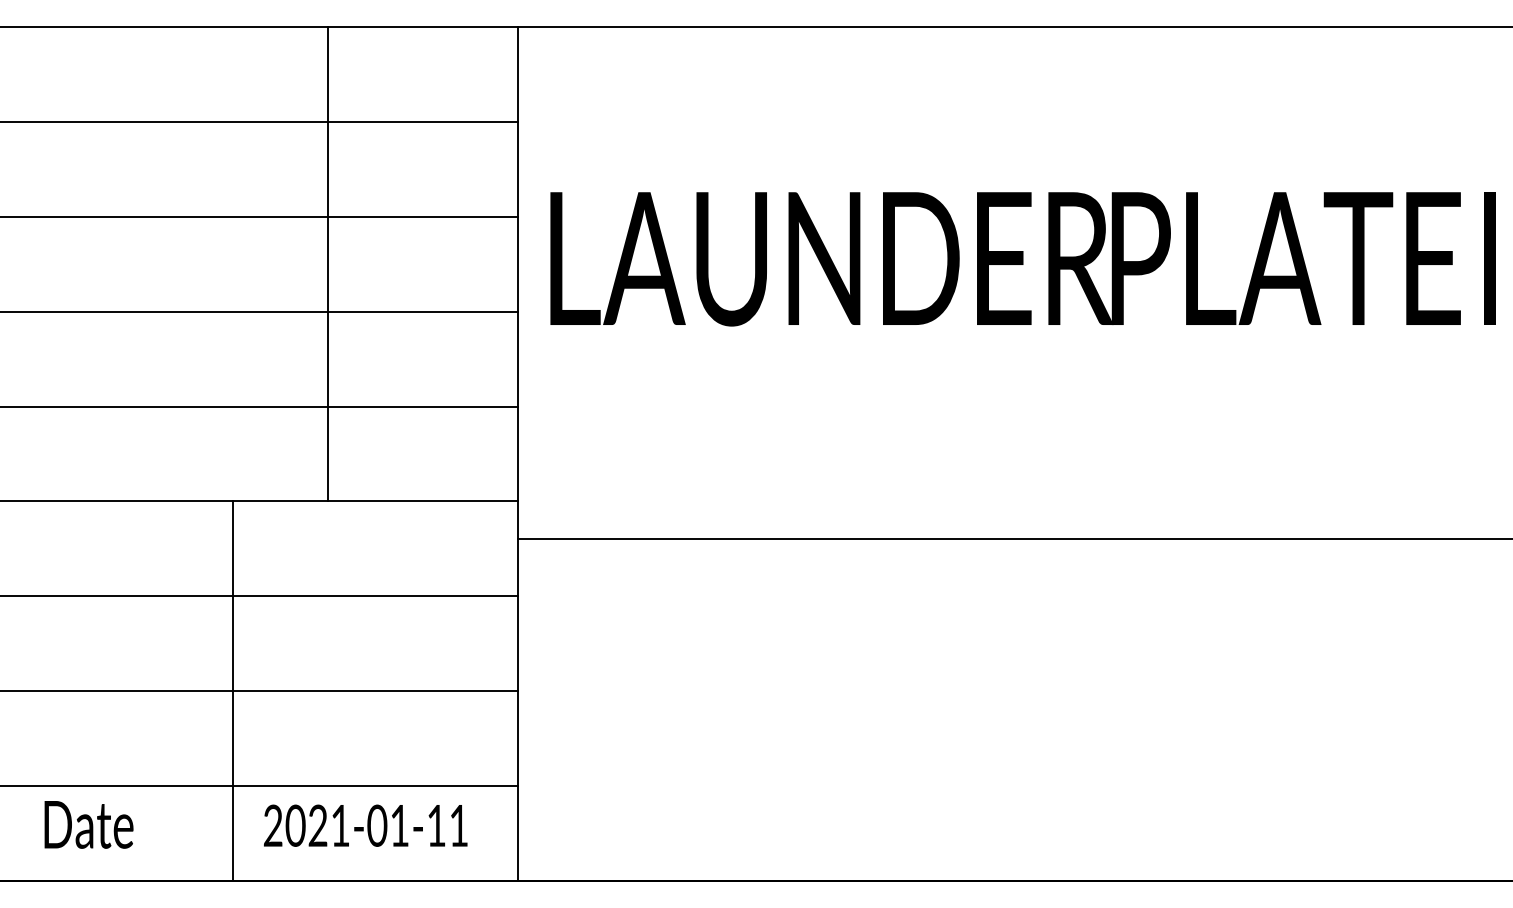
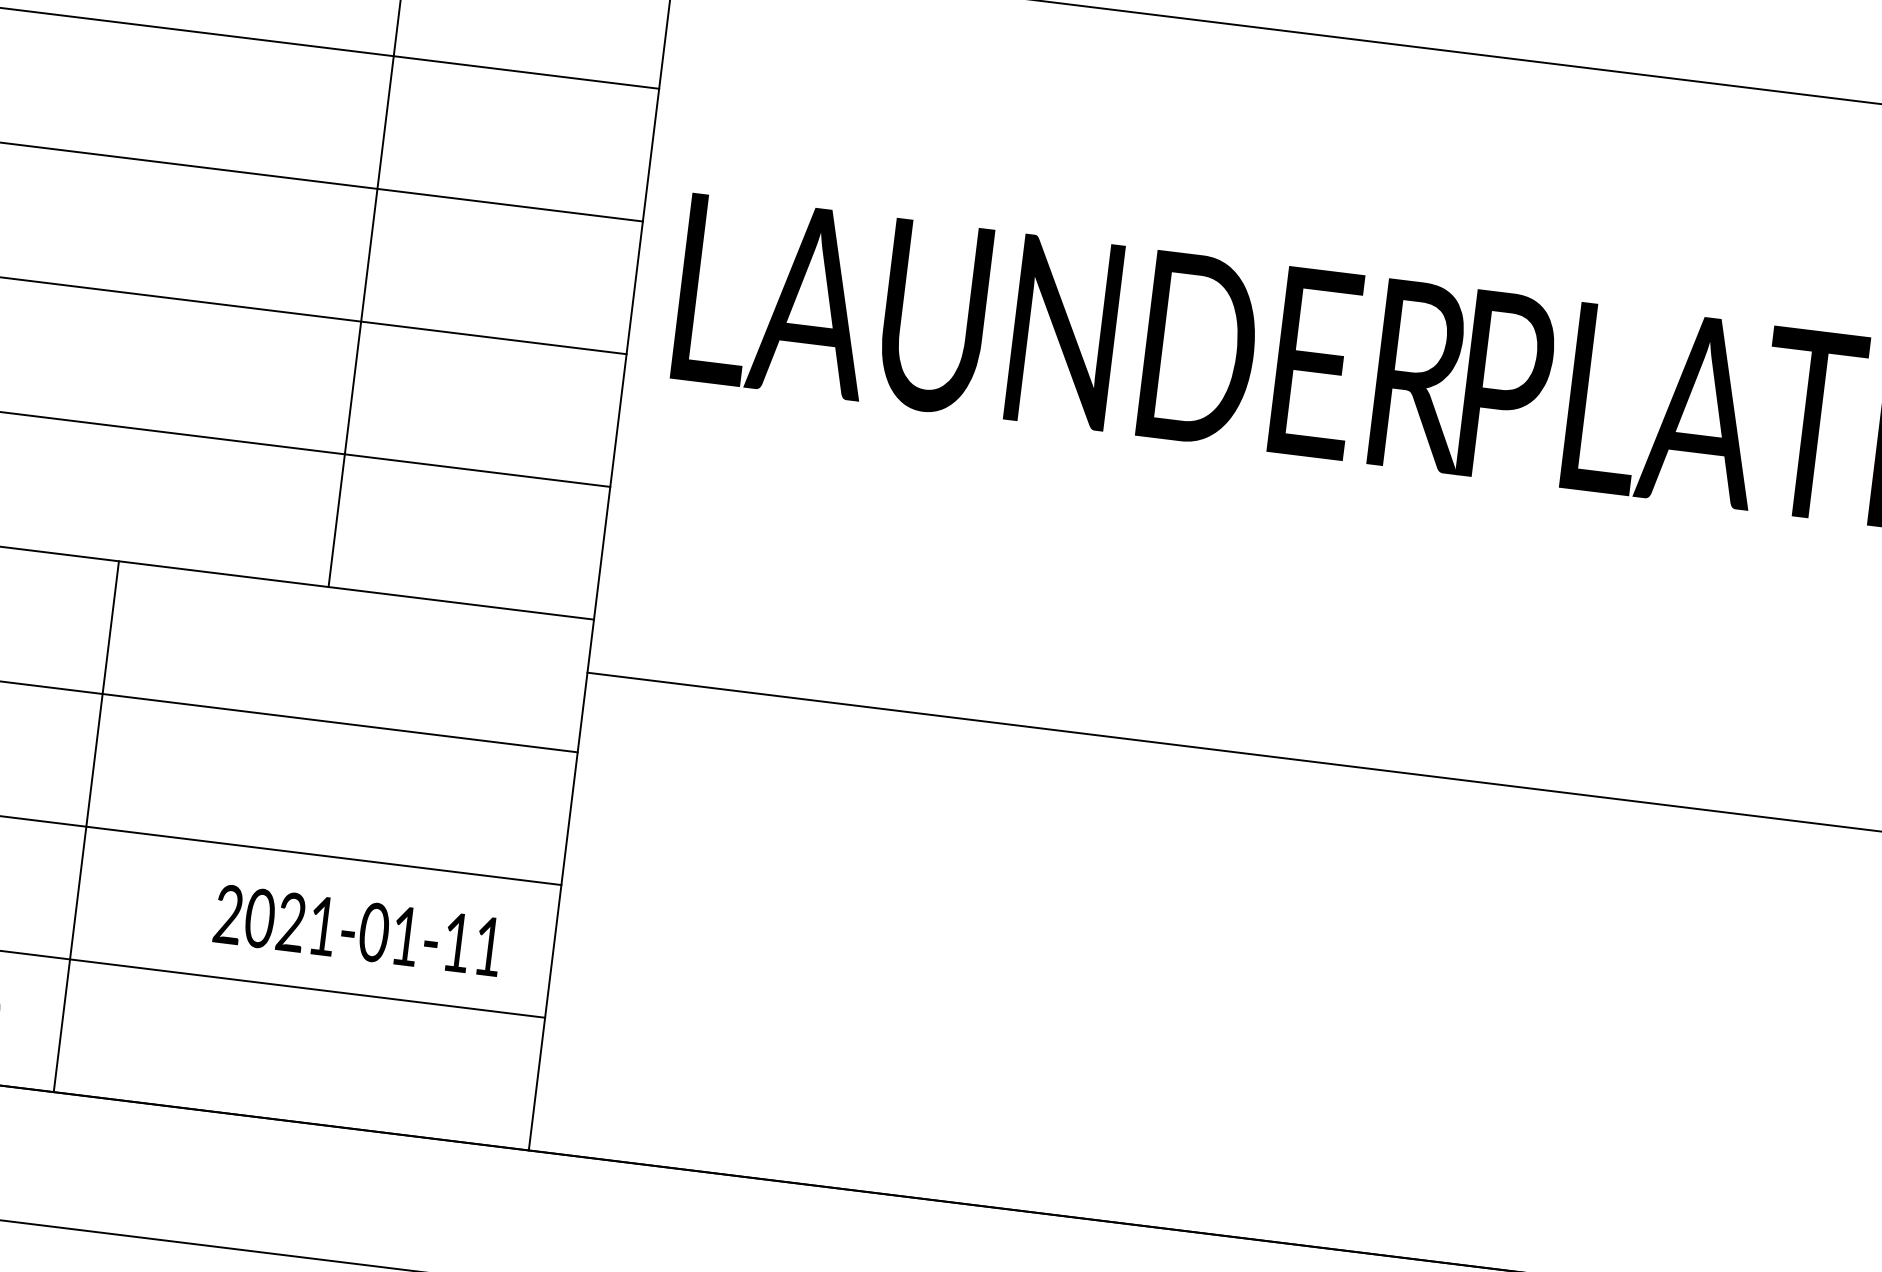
line: (233, 690) -> (86, 825), moved
text: (365, 825) -> (357, 930), moved

